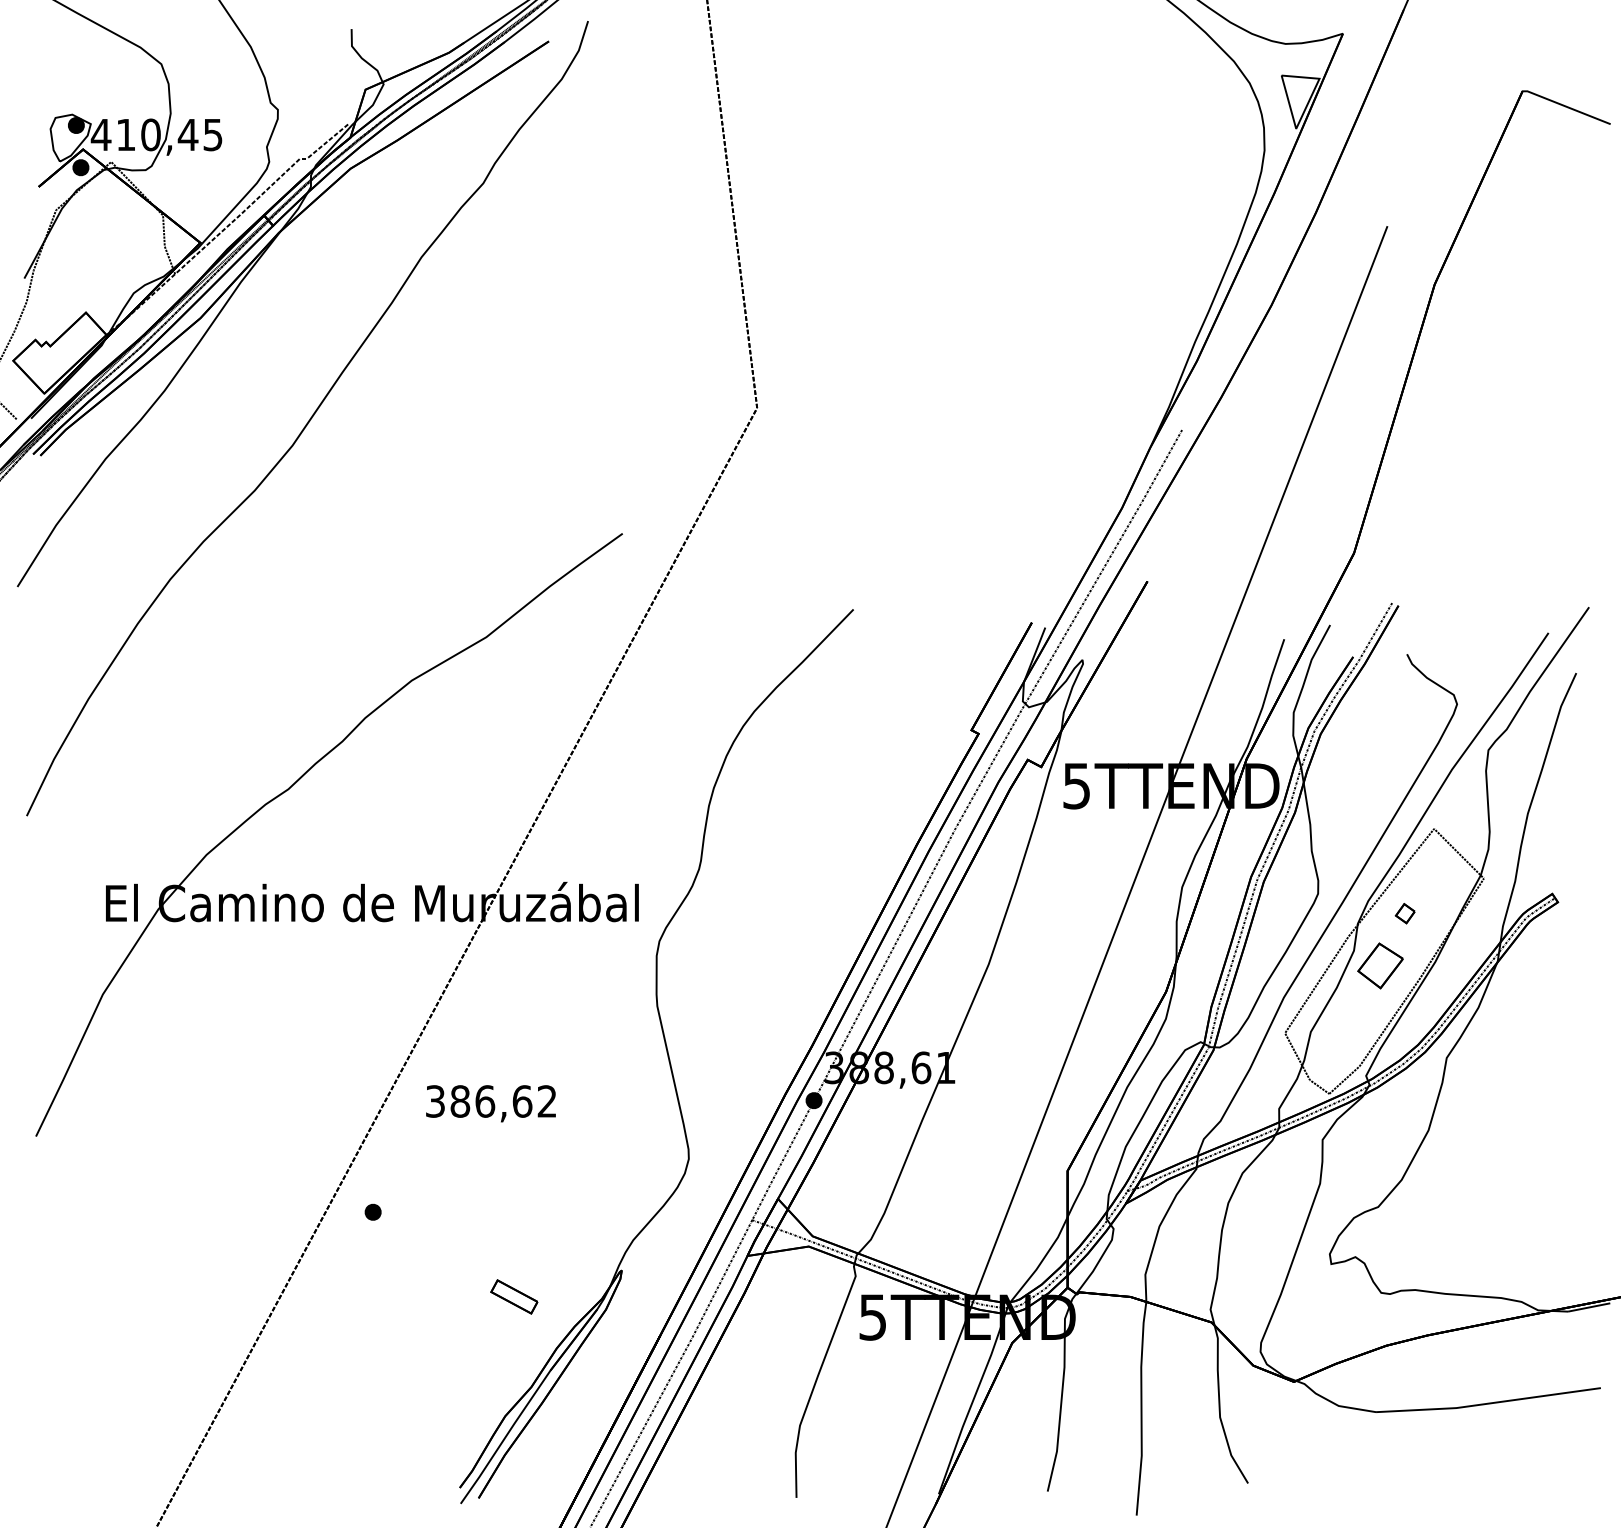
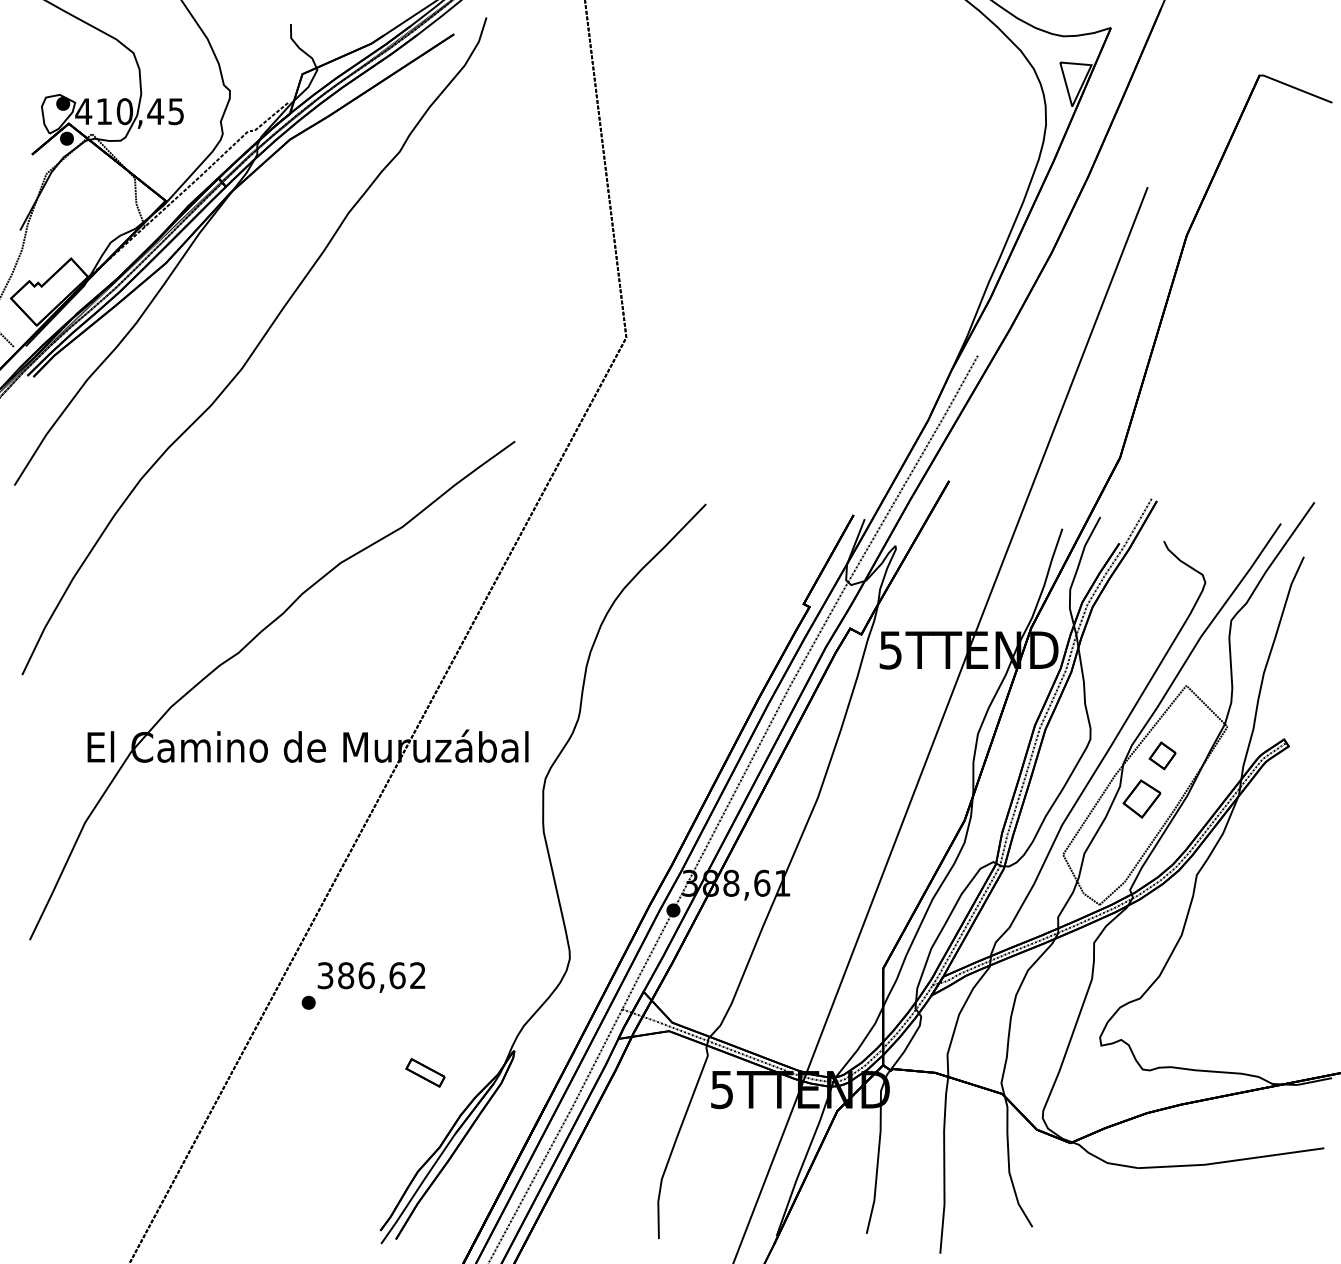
part: (1404, 913) -> (1161, 755), size x1.67
text: (490, 1103) -> (371, 977), moved

